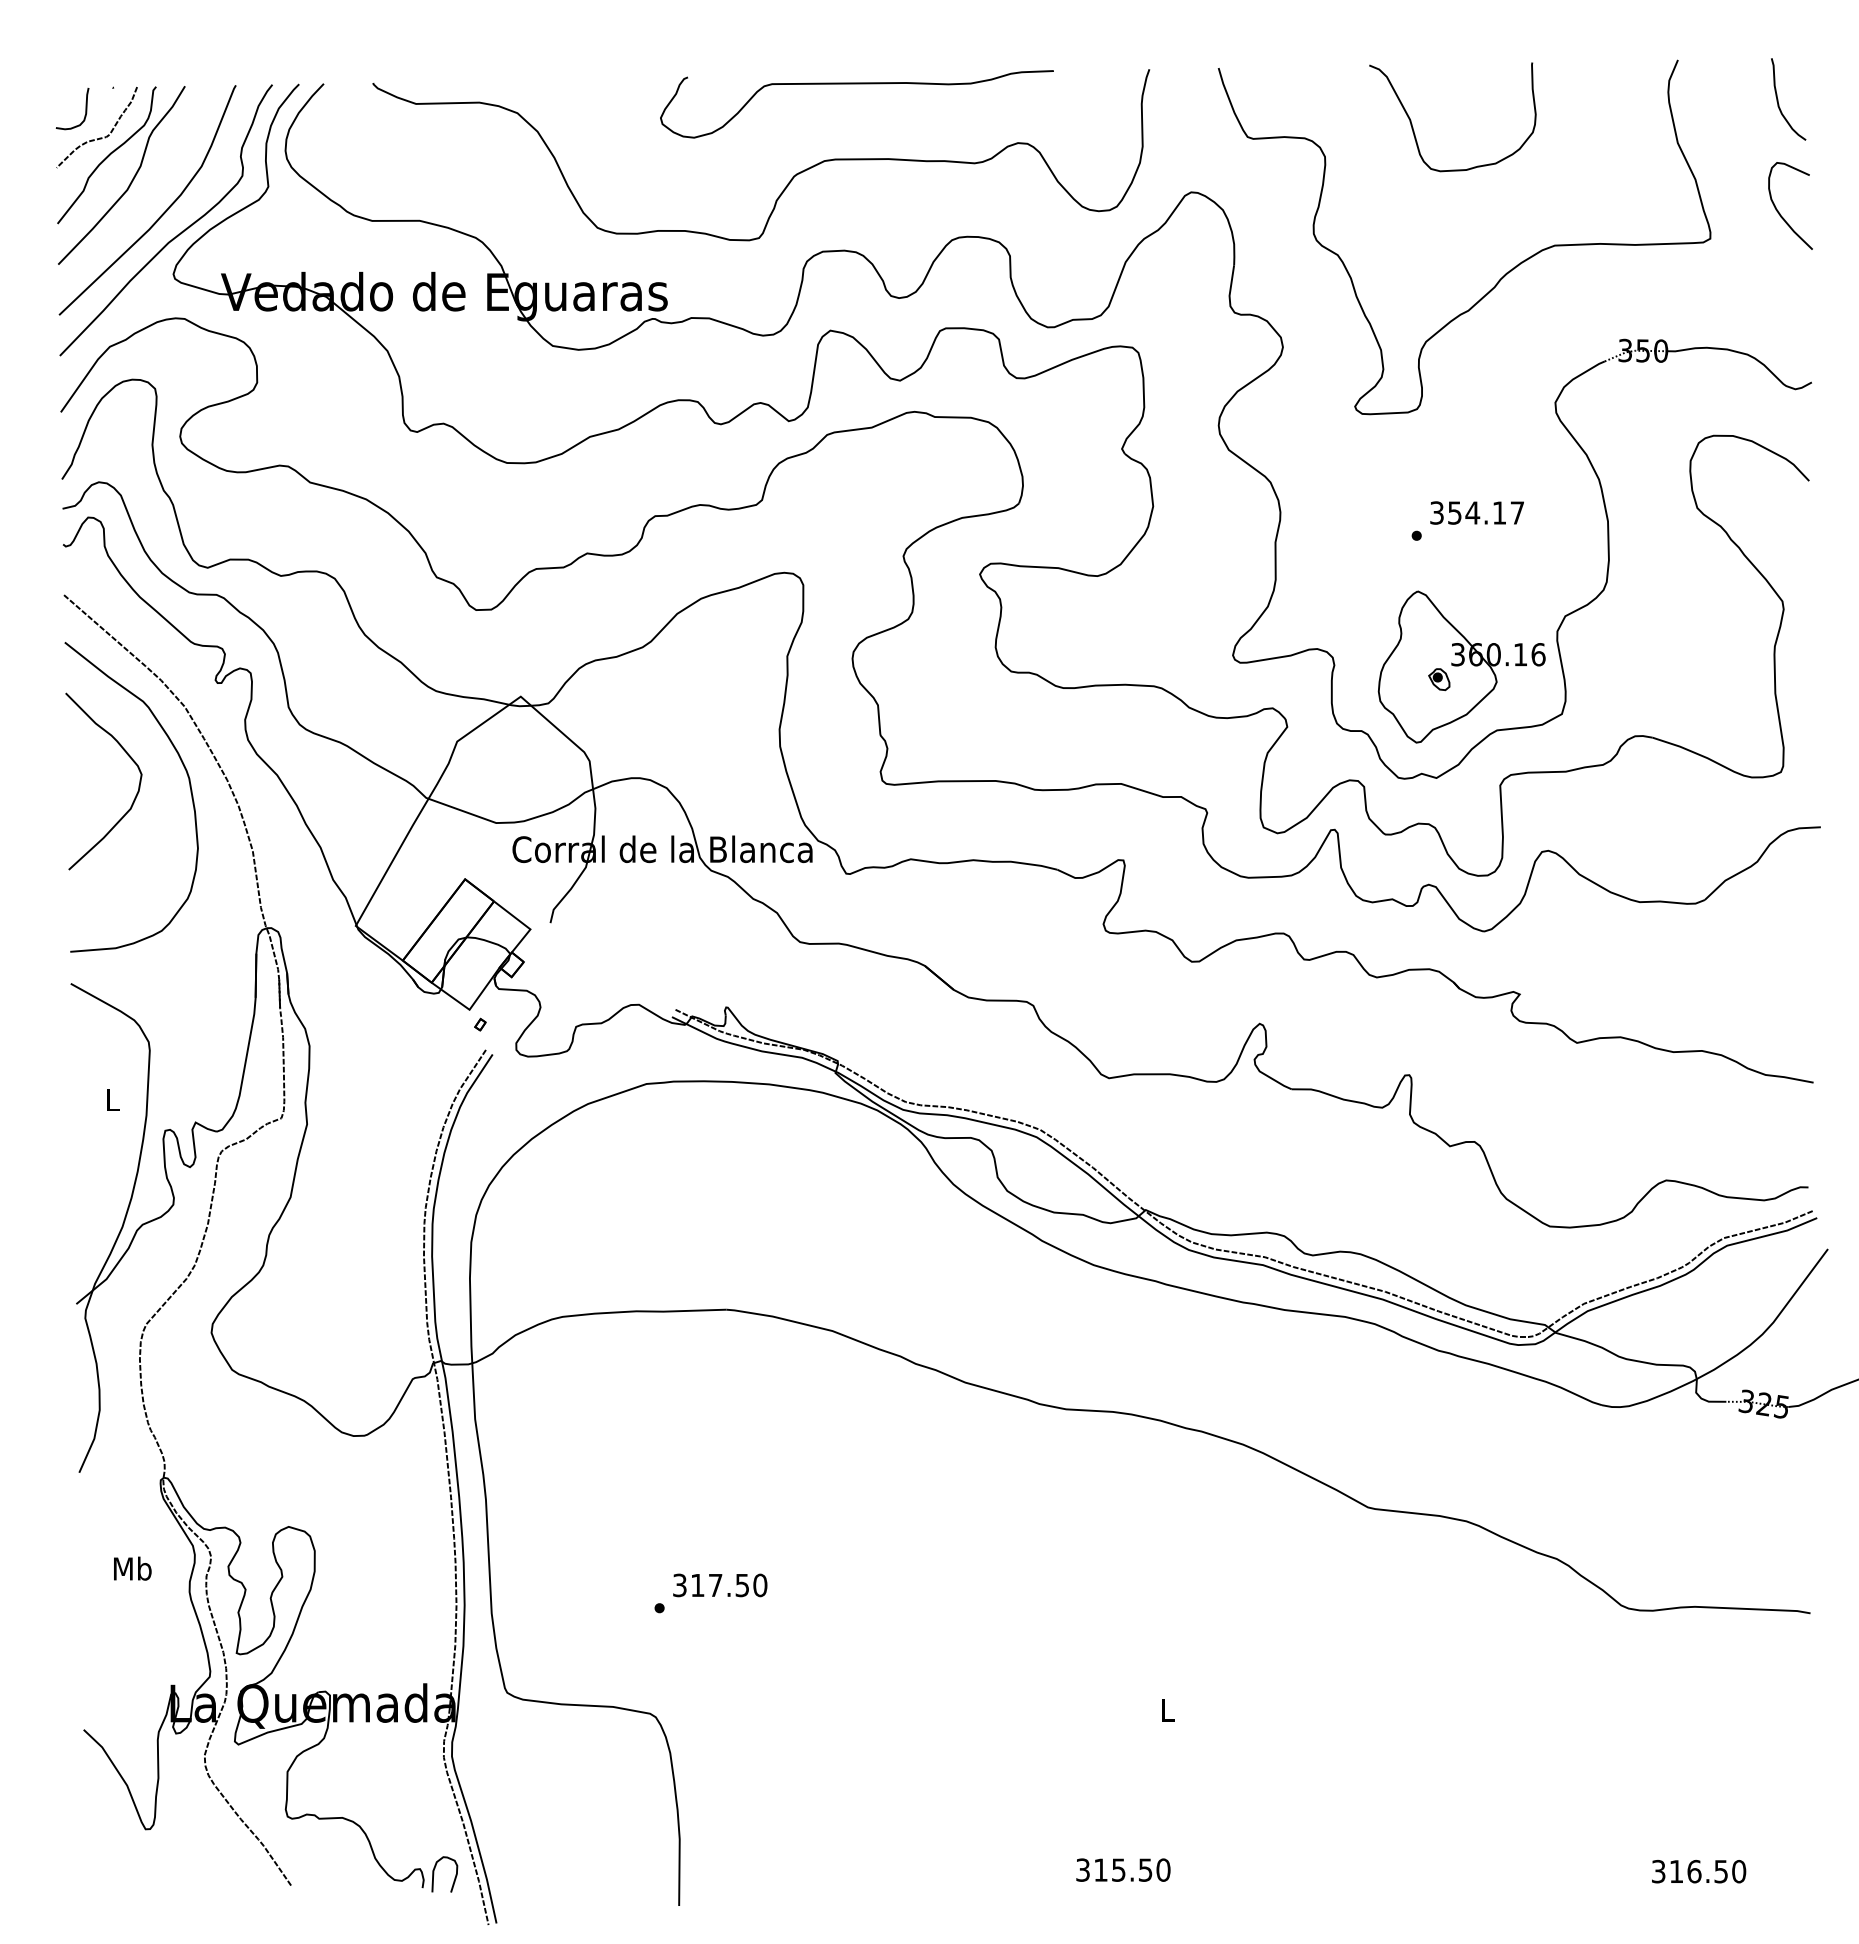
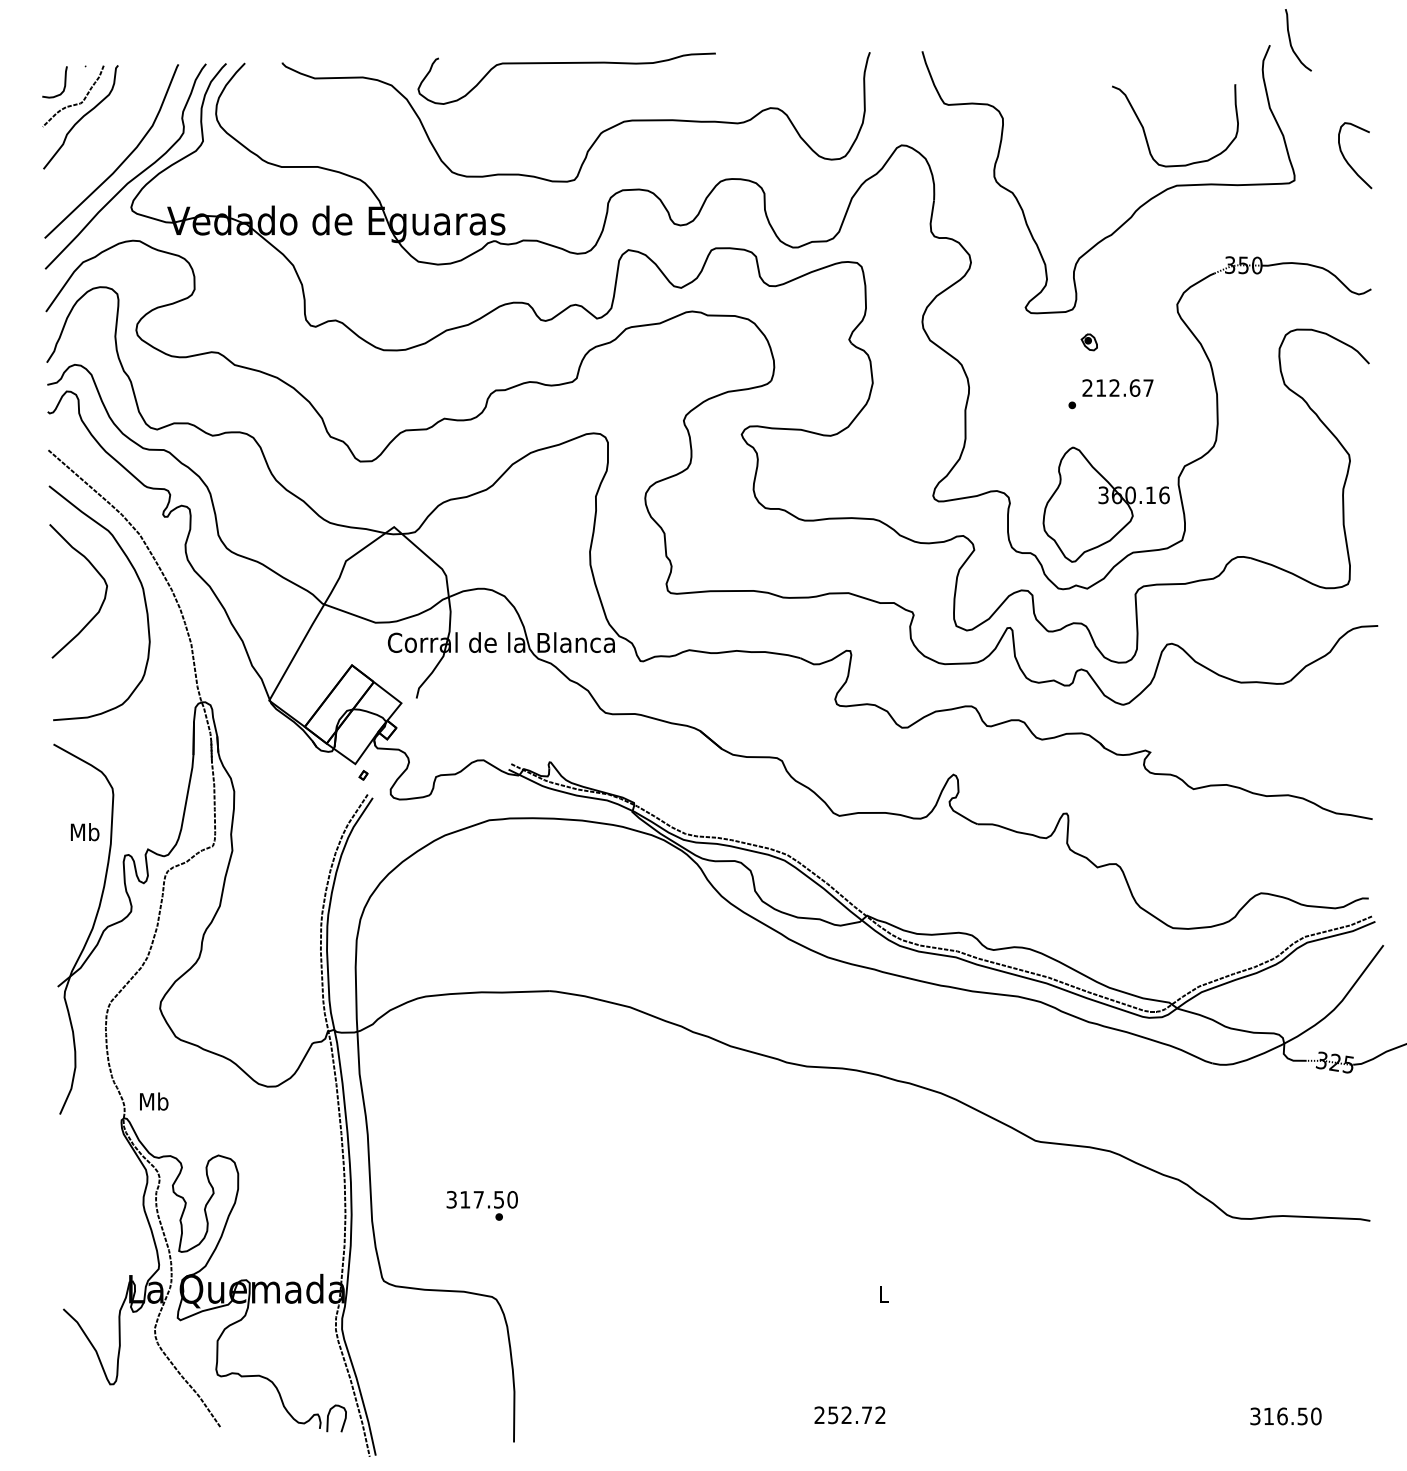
curve: (856, 84) -> (566, 63), moved
curve: (1778, 99) -> (1290, 40), moved
curve: (1414, 130) -> (1146, 135), moved
curve: (131, 180) -> (99, 136), removed
text: (1468, 512) -> (1111, 387), 354.17 -> 212.67
part: (1439, 679) -> (1089, 342), moved
text: (112, 1099) -> (85, 832), L -> Mb
text: (132, 1568) -> (153, 1101), moved
text: (720, 1585) -> (482, 1199), moved
text: (1123, 1869) -> (850, 1414), 315.50 -> 252.72

